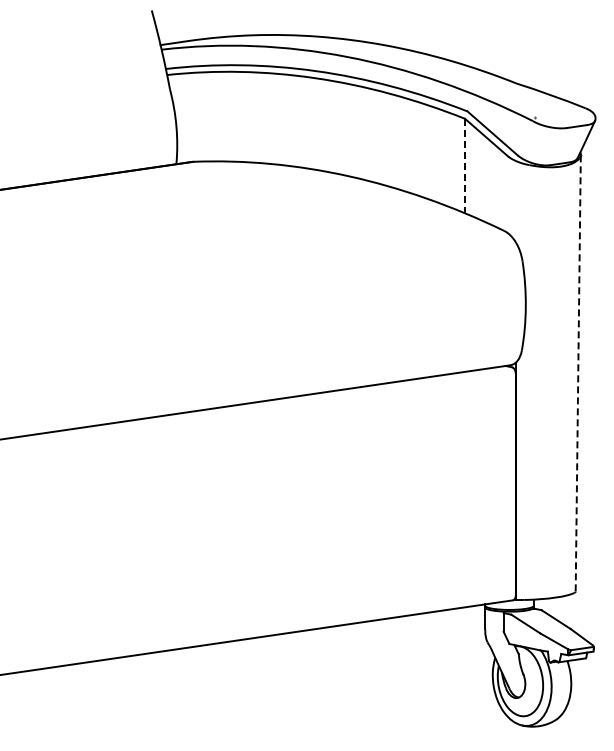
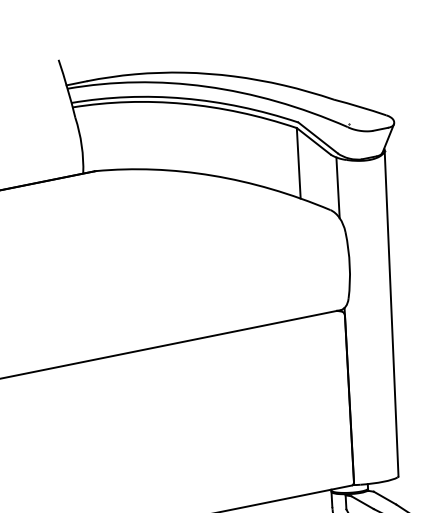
line: (465, 166) -> (299, 163), dashed -> solid
line: (515, 201) -> (337, 187), added
line: (578, 373) -> (391, 313), dashed -> solid

